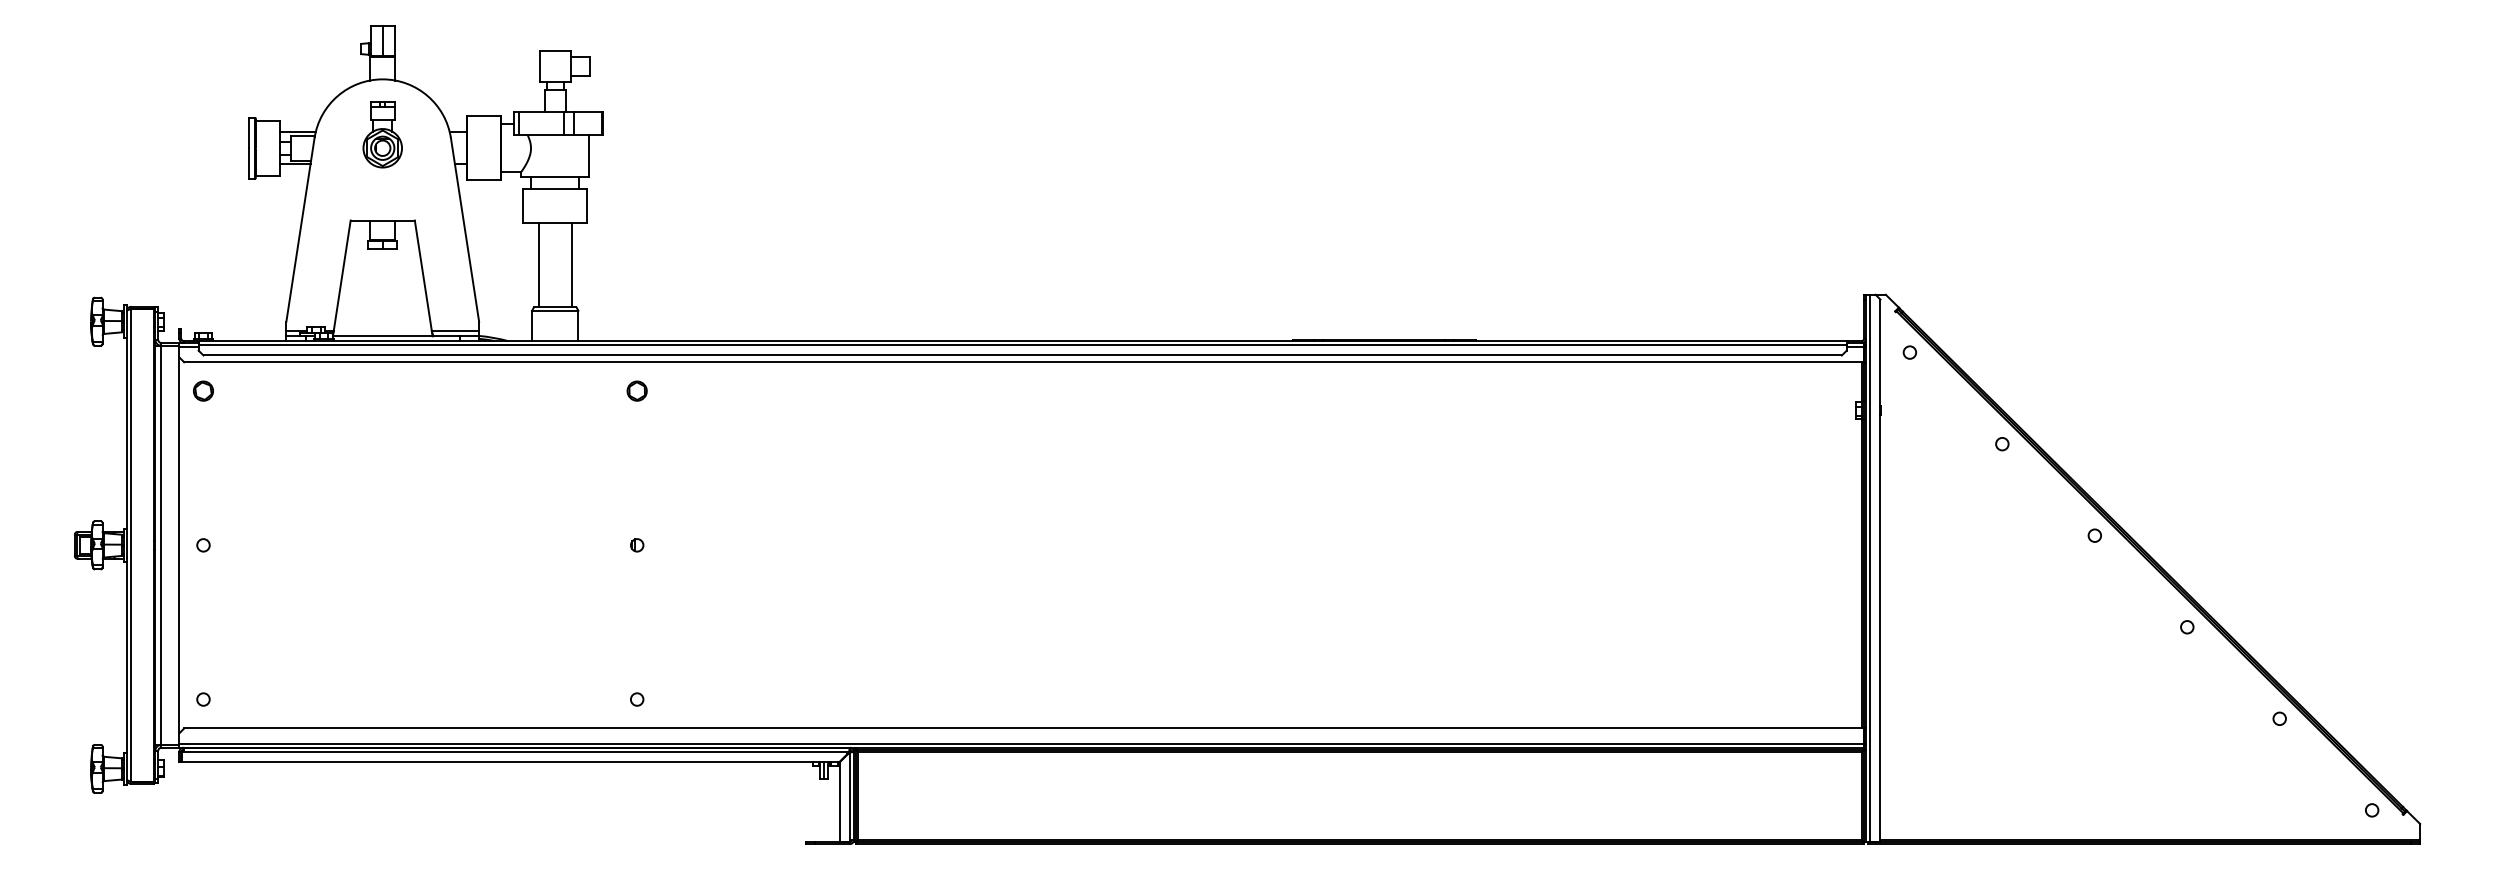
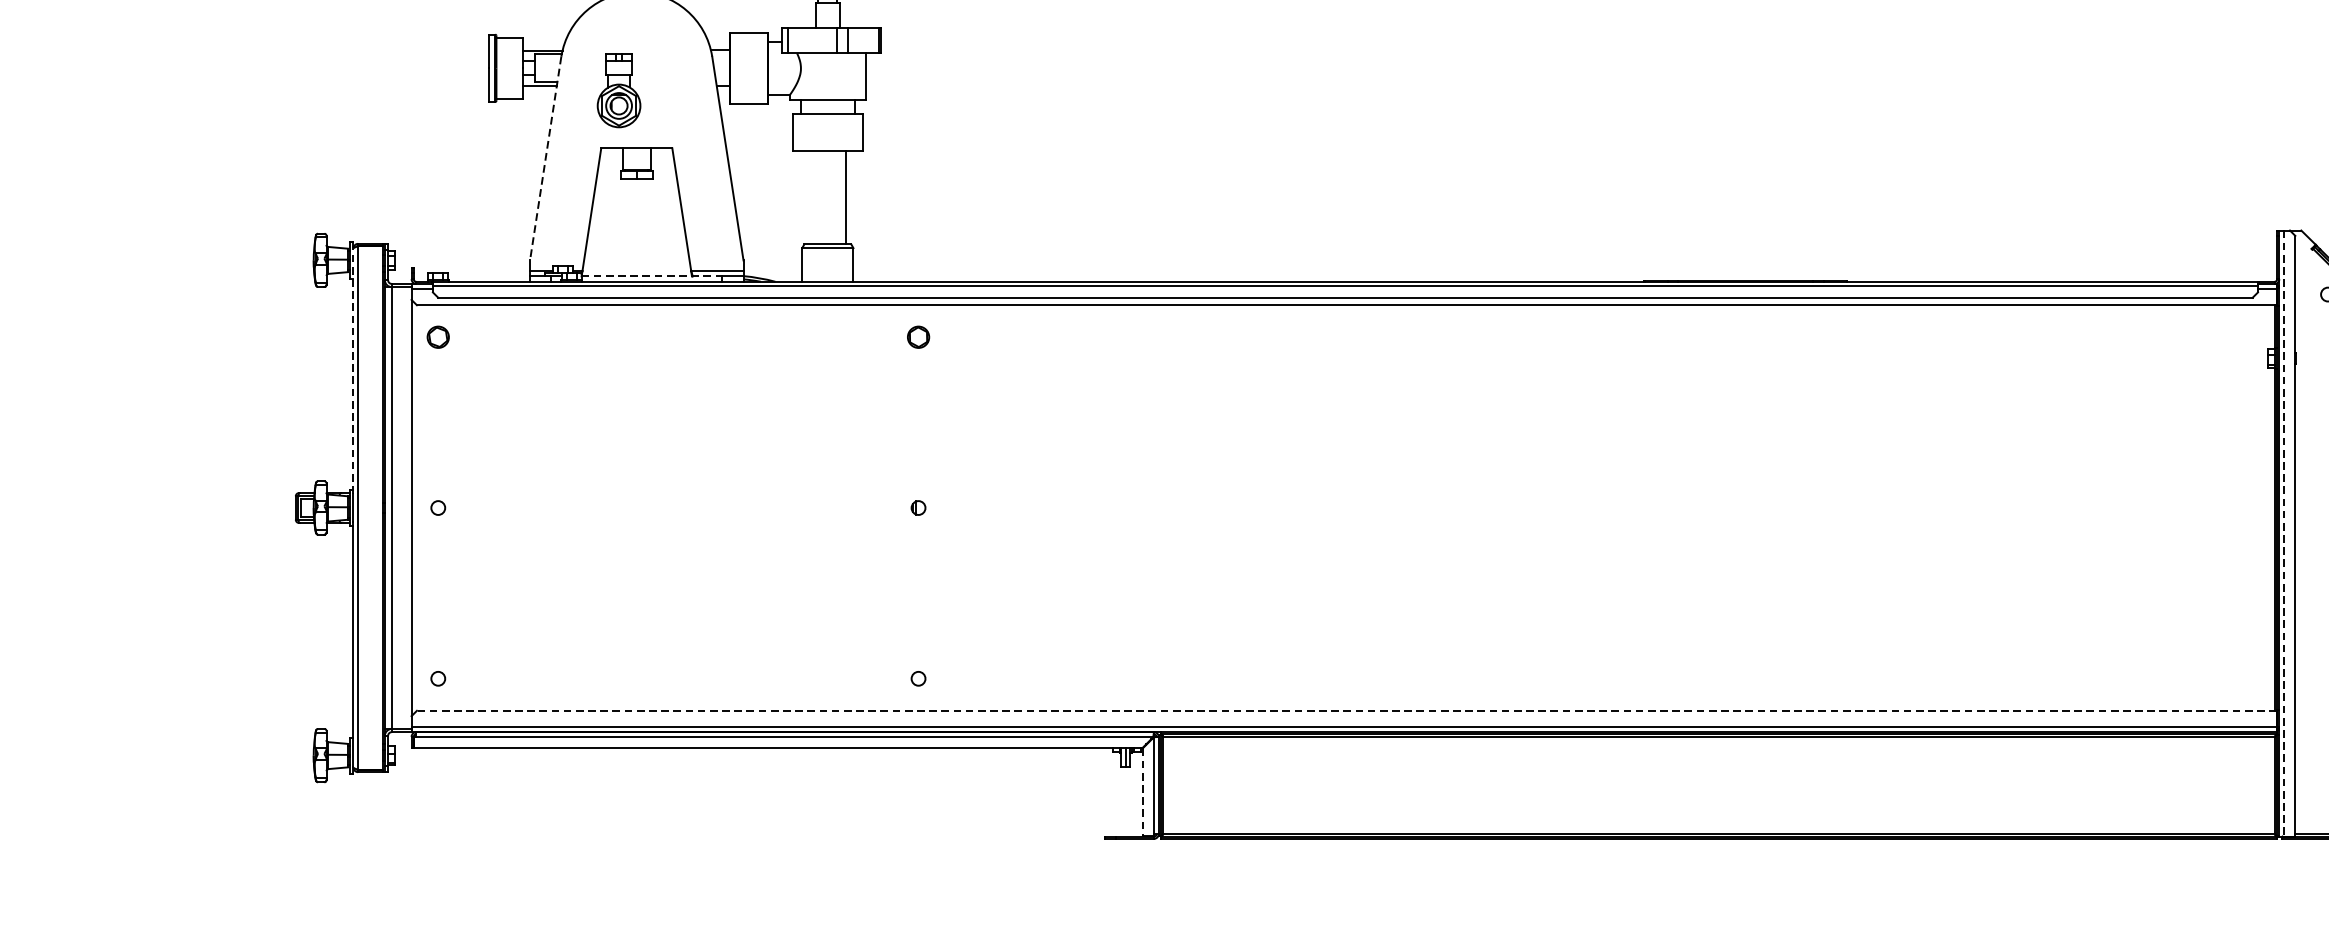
part: (382, 134) -> (618, 90), moved
line: (300, 230) -> (545, 159), solid -> dashed
line: (539, 264) -> (810, 197), removed
line: (396, 336) -> (652, 276), solid -> dashed
line: (126, 421) -> (353, 370), solid -> dashed
line: (1870, 568) -> (2284, 533), solid -> dashed
line: (1023, 728) -> (1346, 710), solid -> dashed
line: (839, 802) -> (1142, 792), solid -> dashed

